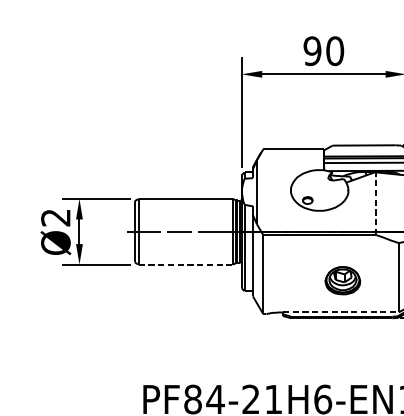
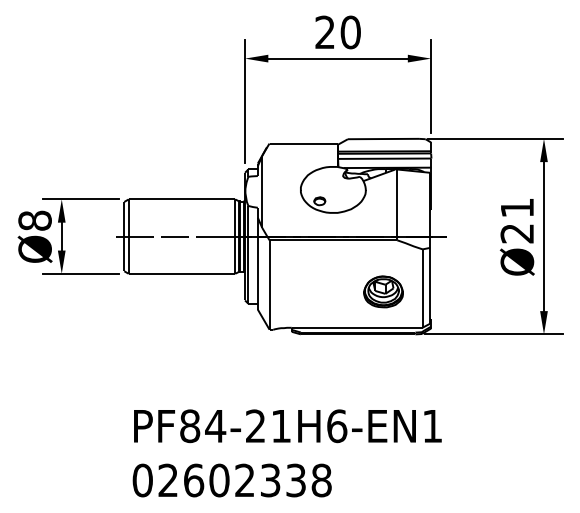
text: (312, 51) -> (325, 32), 90 -> 20
line: (376, 203) -> (397, 204), dashed -> solid
text: (55, 217) -> (34, 220), Ø2 -> Ø8
line: (186, 264) -> (182, 273), dashed -> solid
part: (342, 280) -> (383, 291), moved
line: (341, 312) -> (357, 327), dashed -> solid

